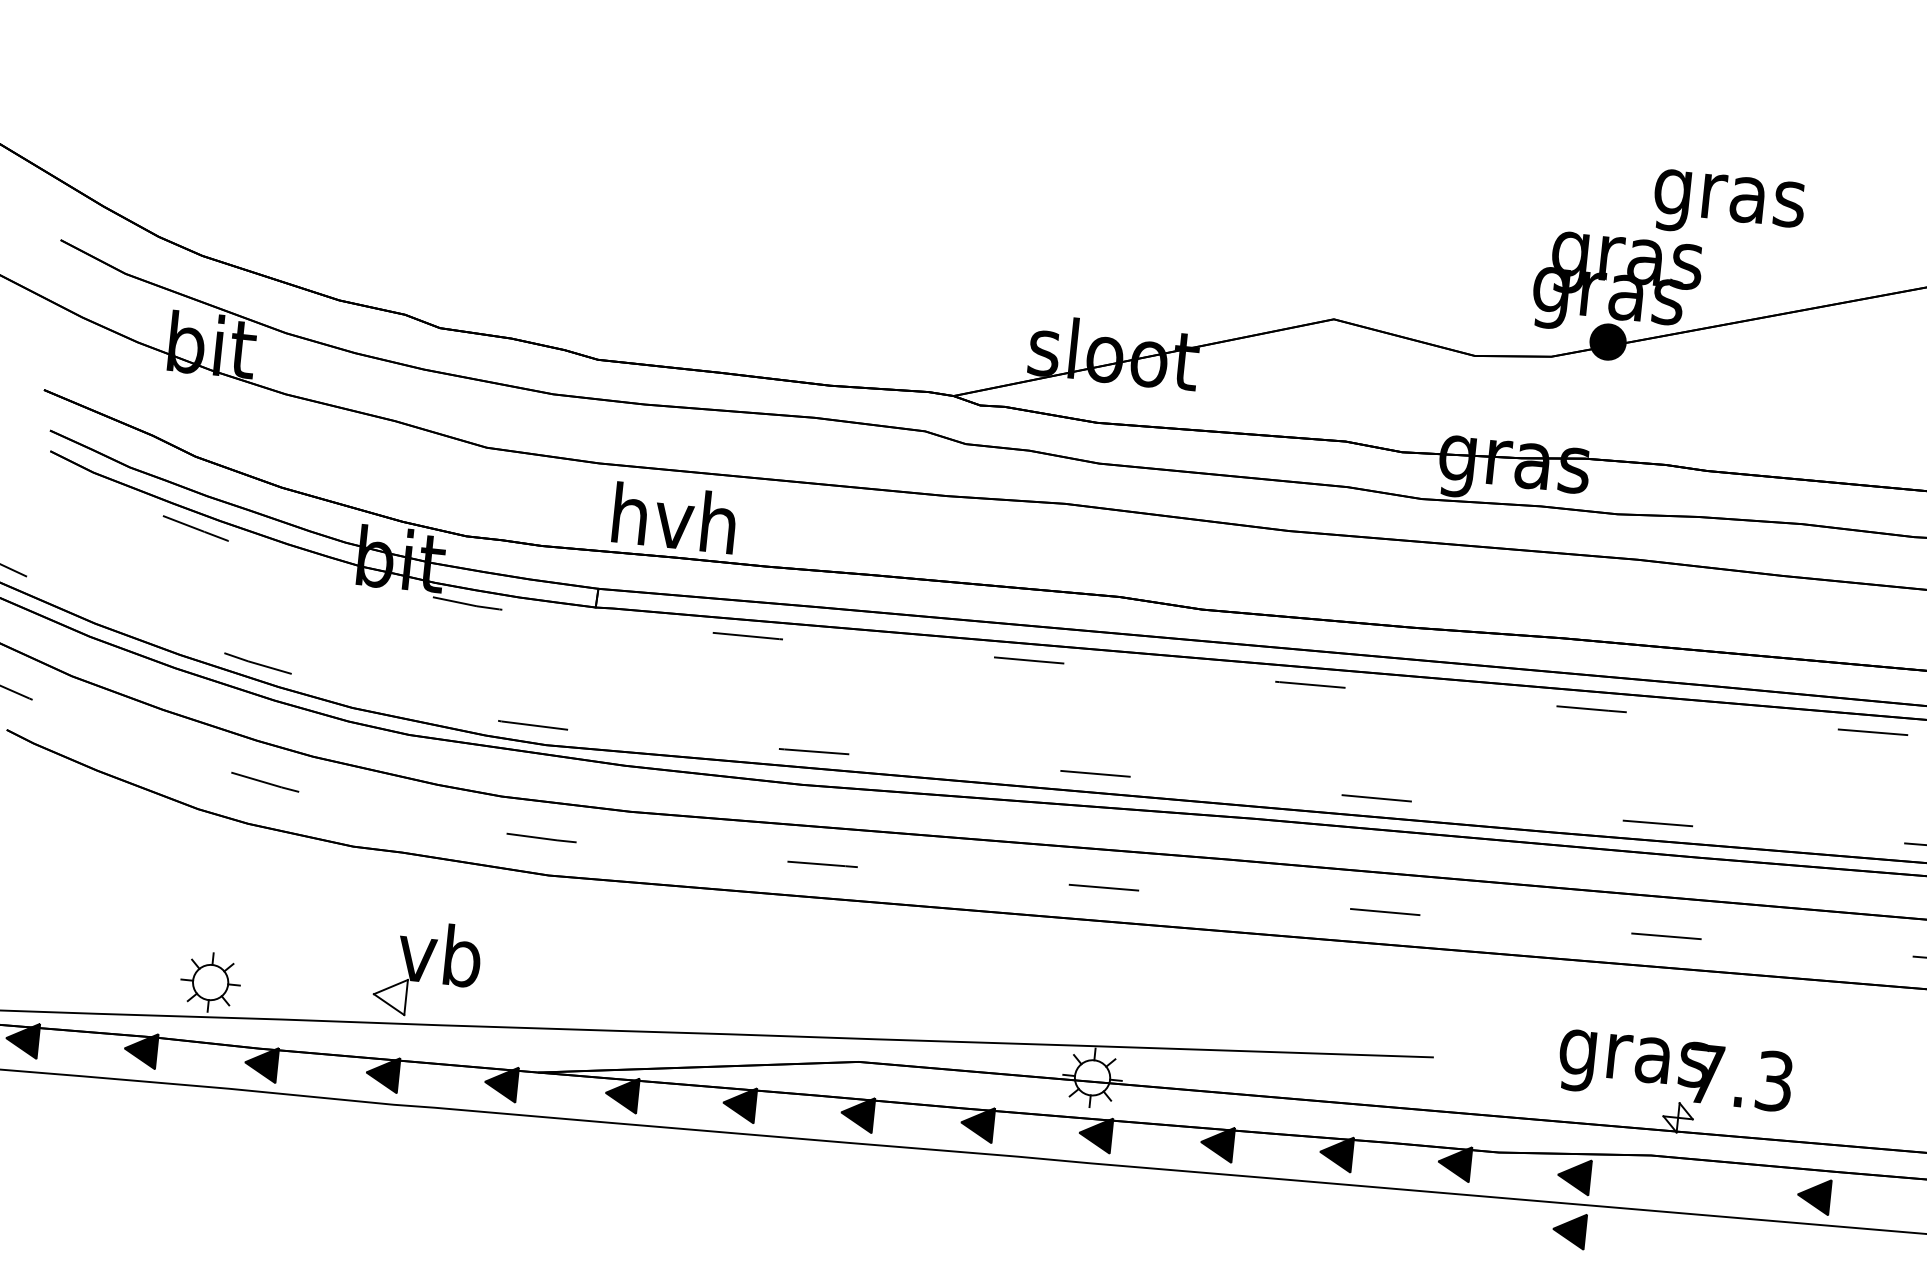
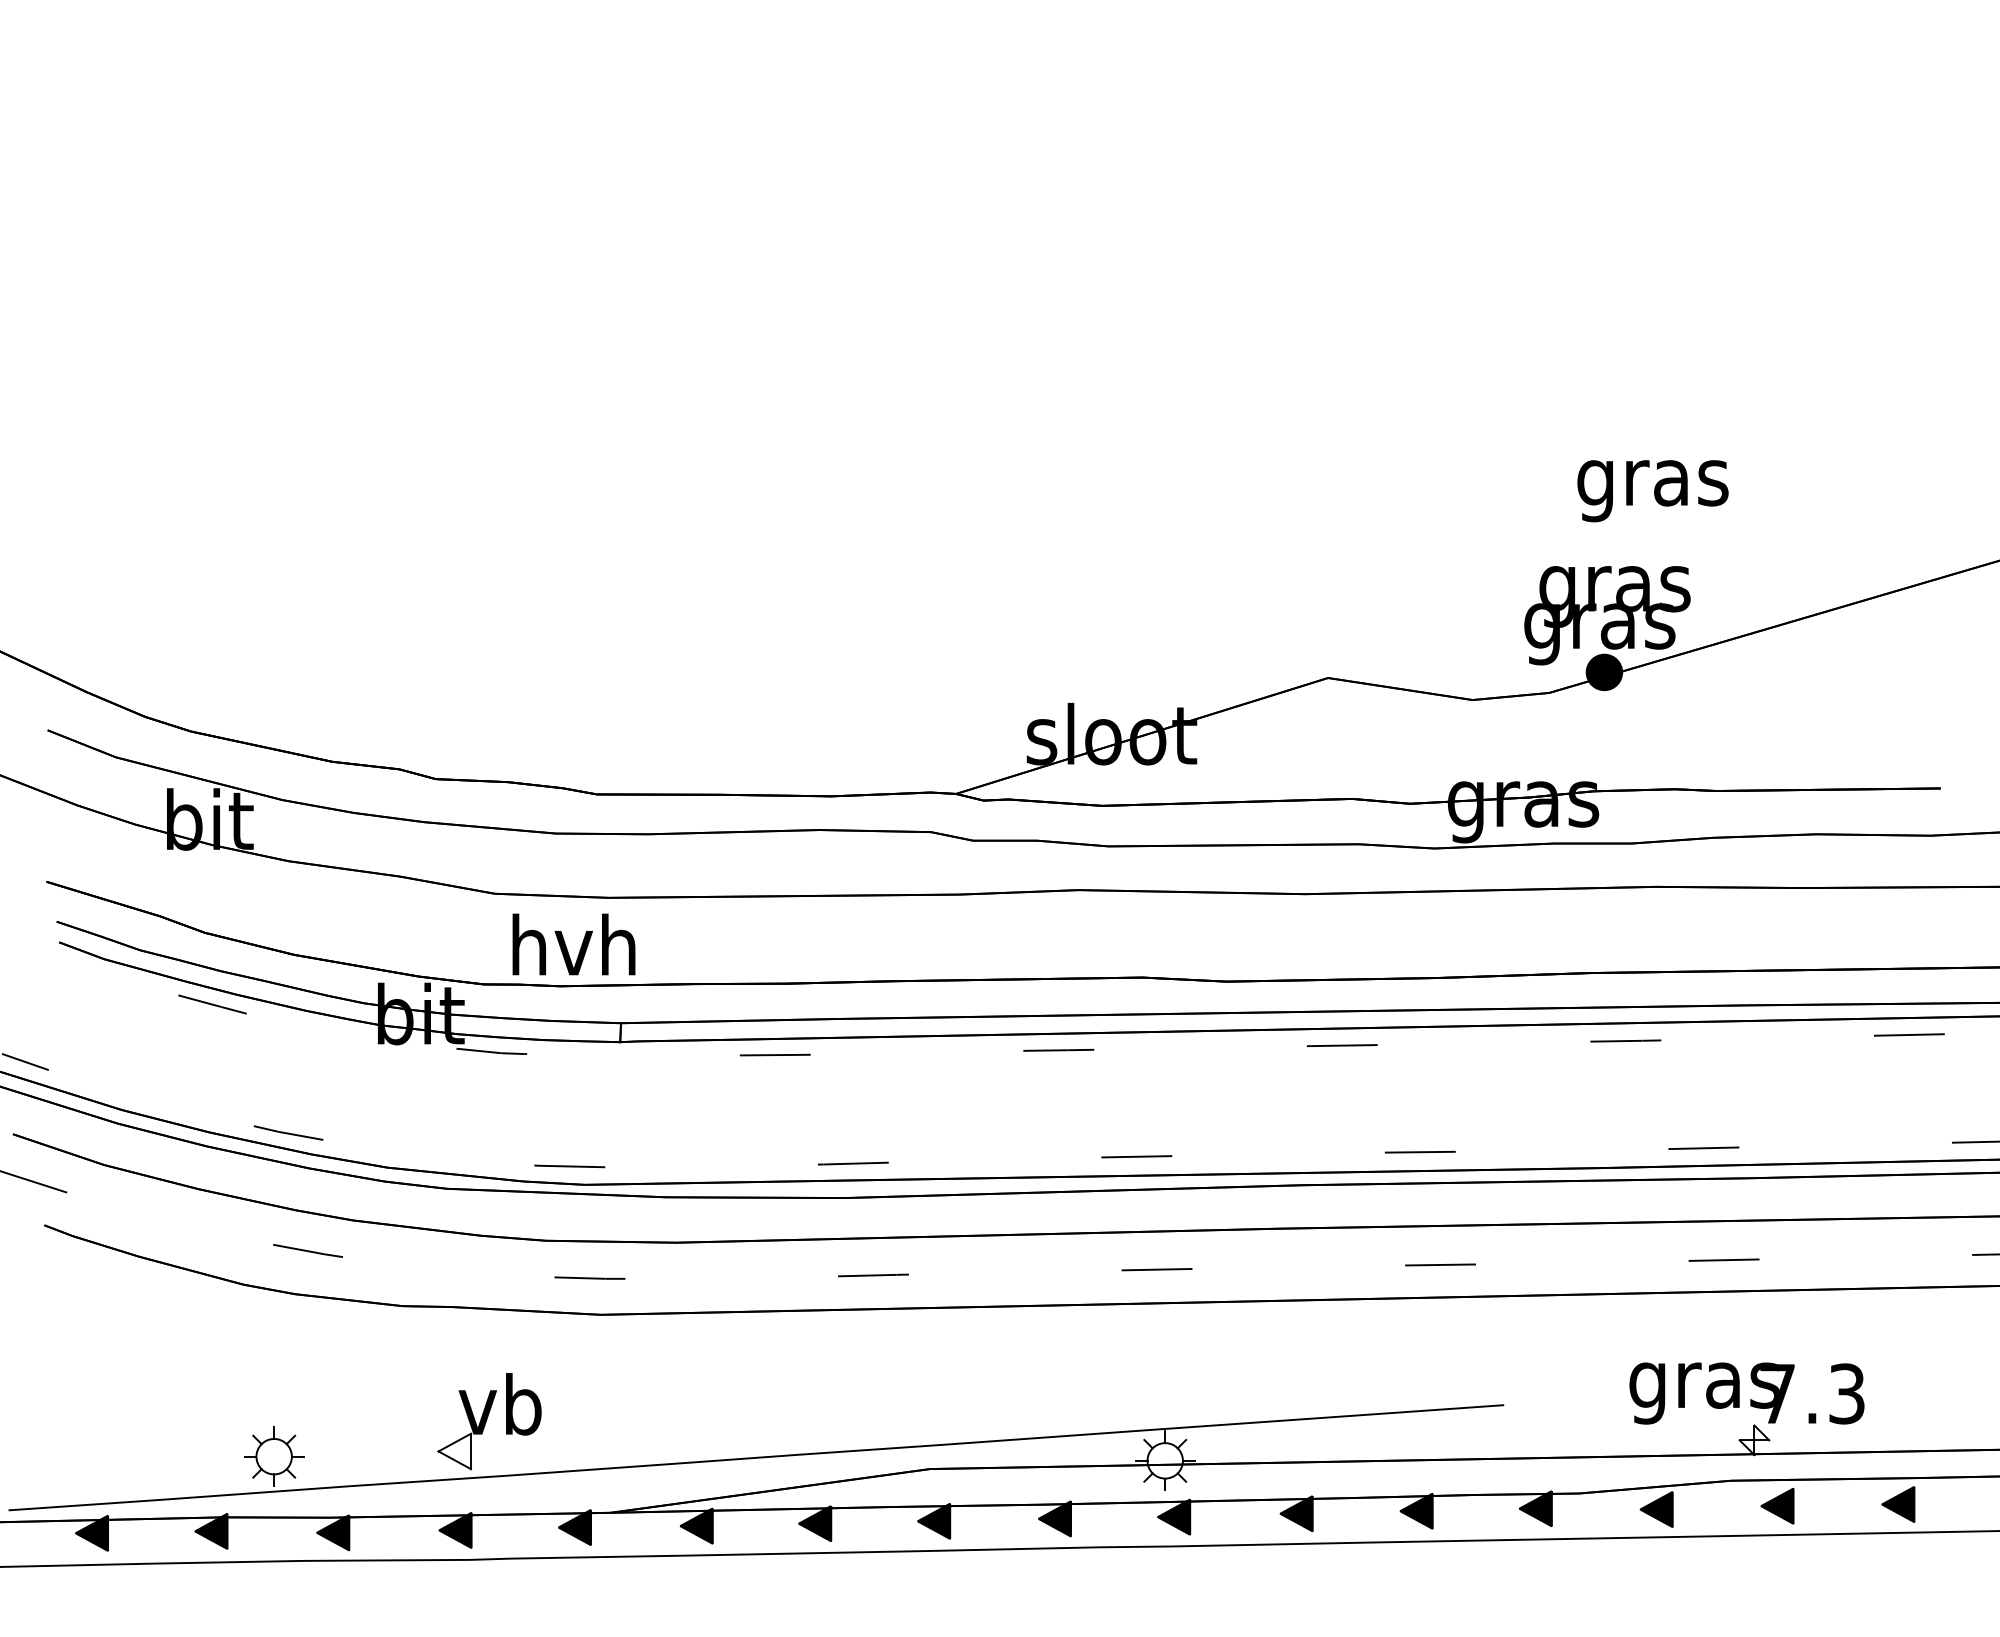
text: (1728, 206) -> (1652, 491), moved
text: (674, 517) -> (573, 944), moved
part: (1569, 1230) -> (1777, 1506), moved

